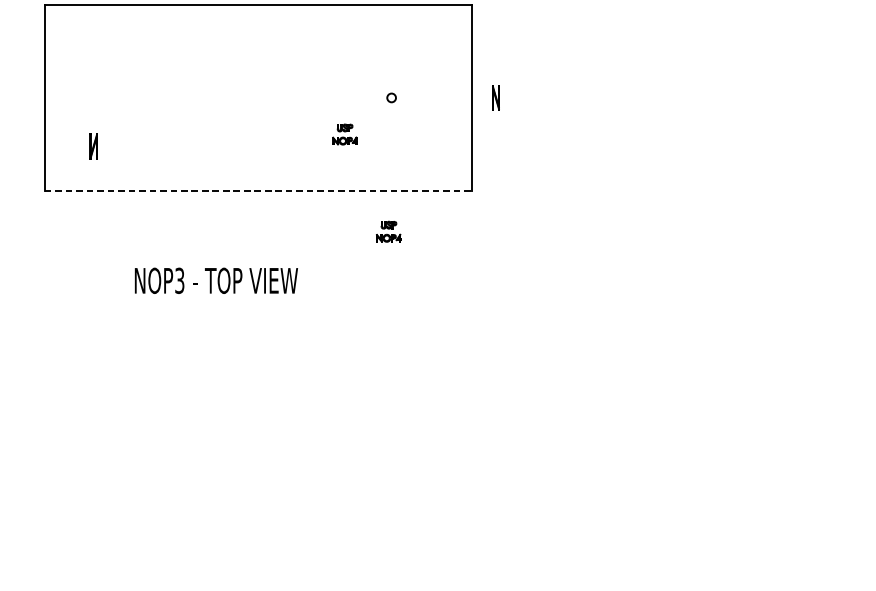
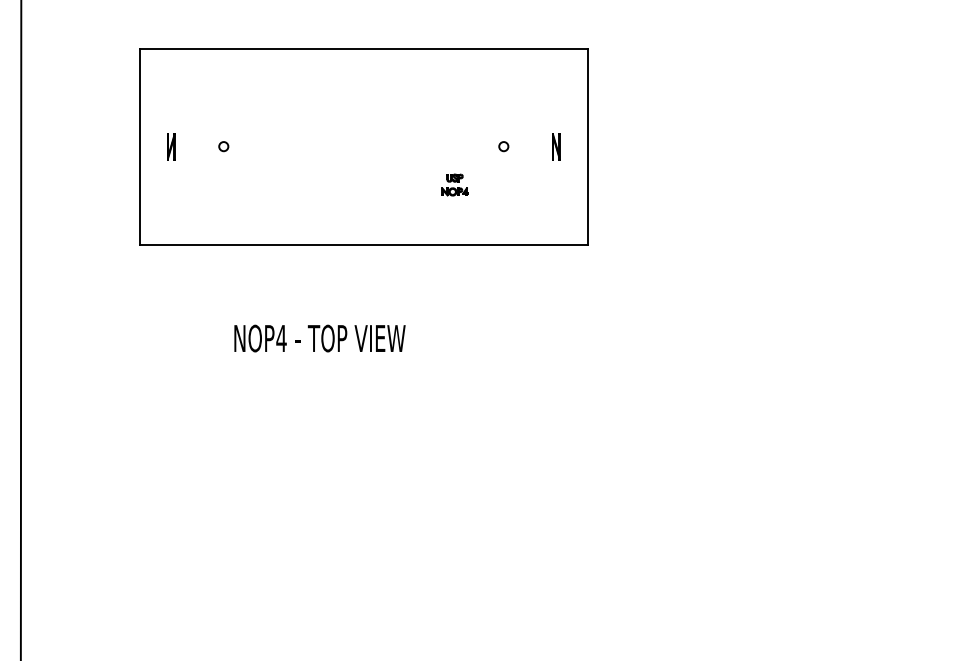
circle: (124, 97) -> (223, 146), added
part: (496, 97) -> (556, 146), moved
part: (93, 146) -> (171, 146), moved
line: (258, 191) -> (364, 244), dashed -> solid
part: (388, 231) -> (500, 286), removed
text: (179, 280) -> (281, 338), NOP3 -> NOP4

